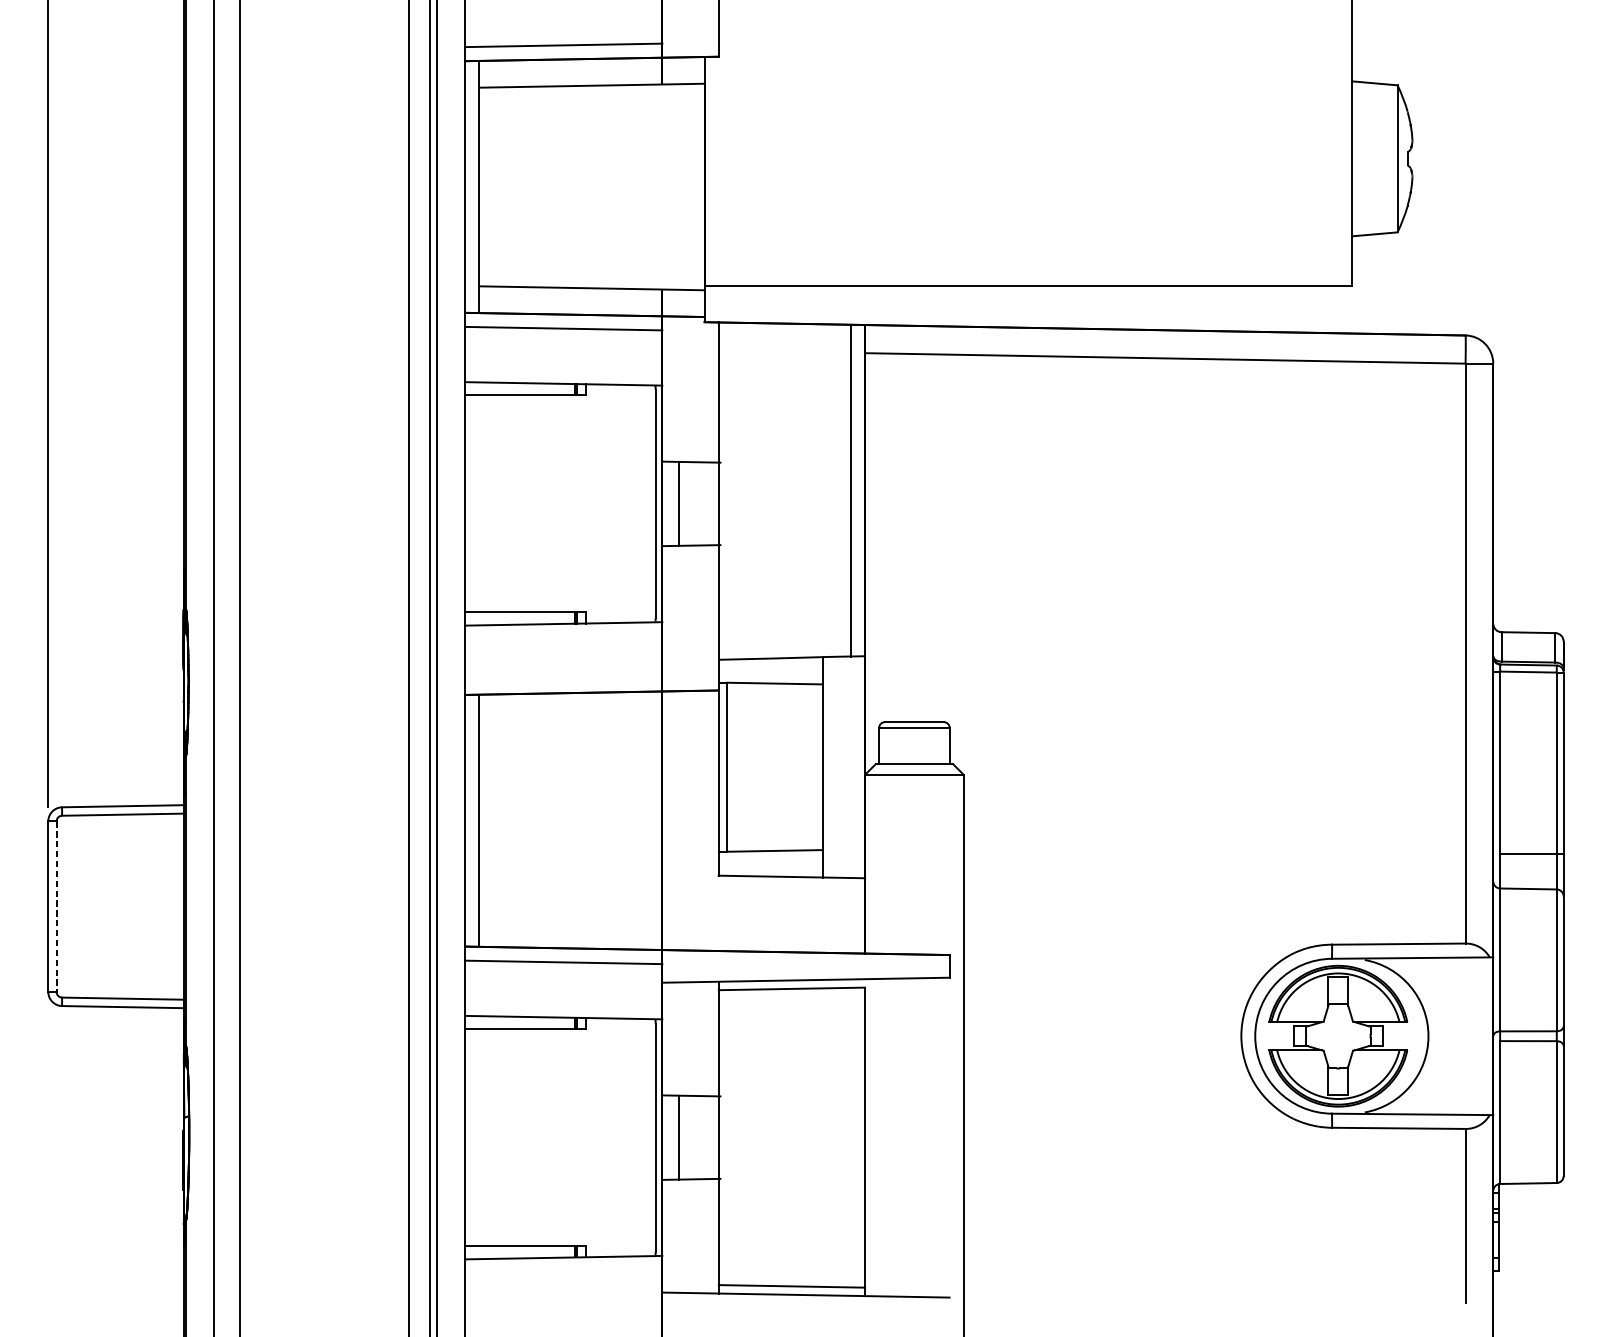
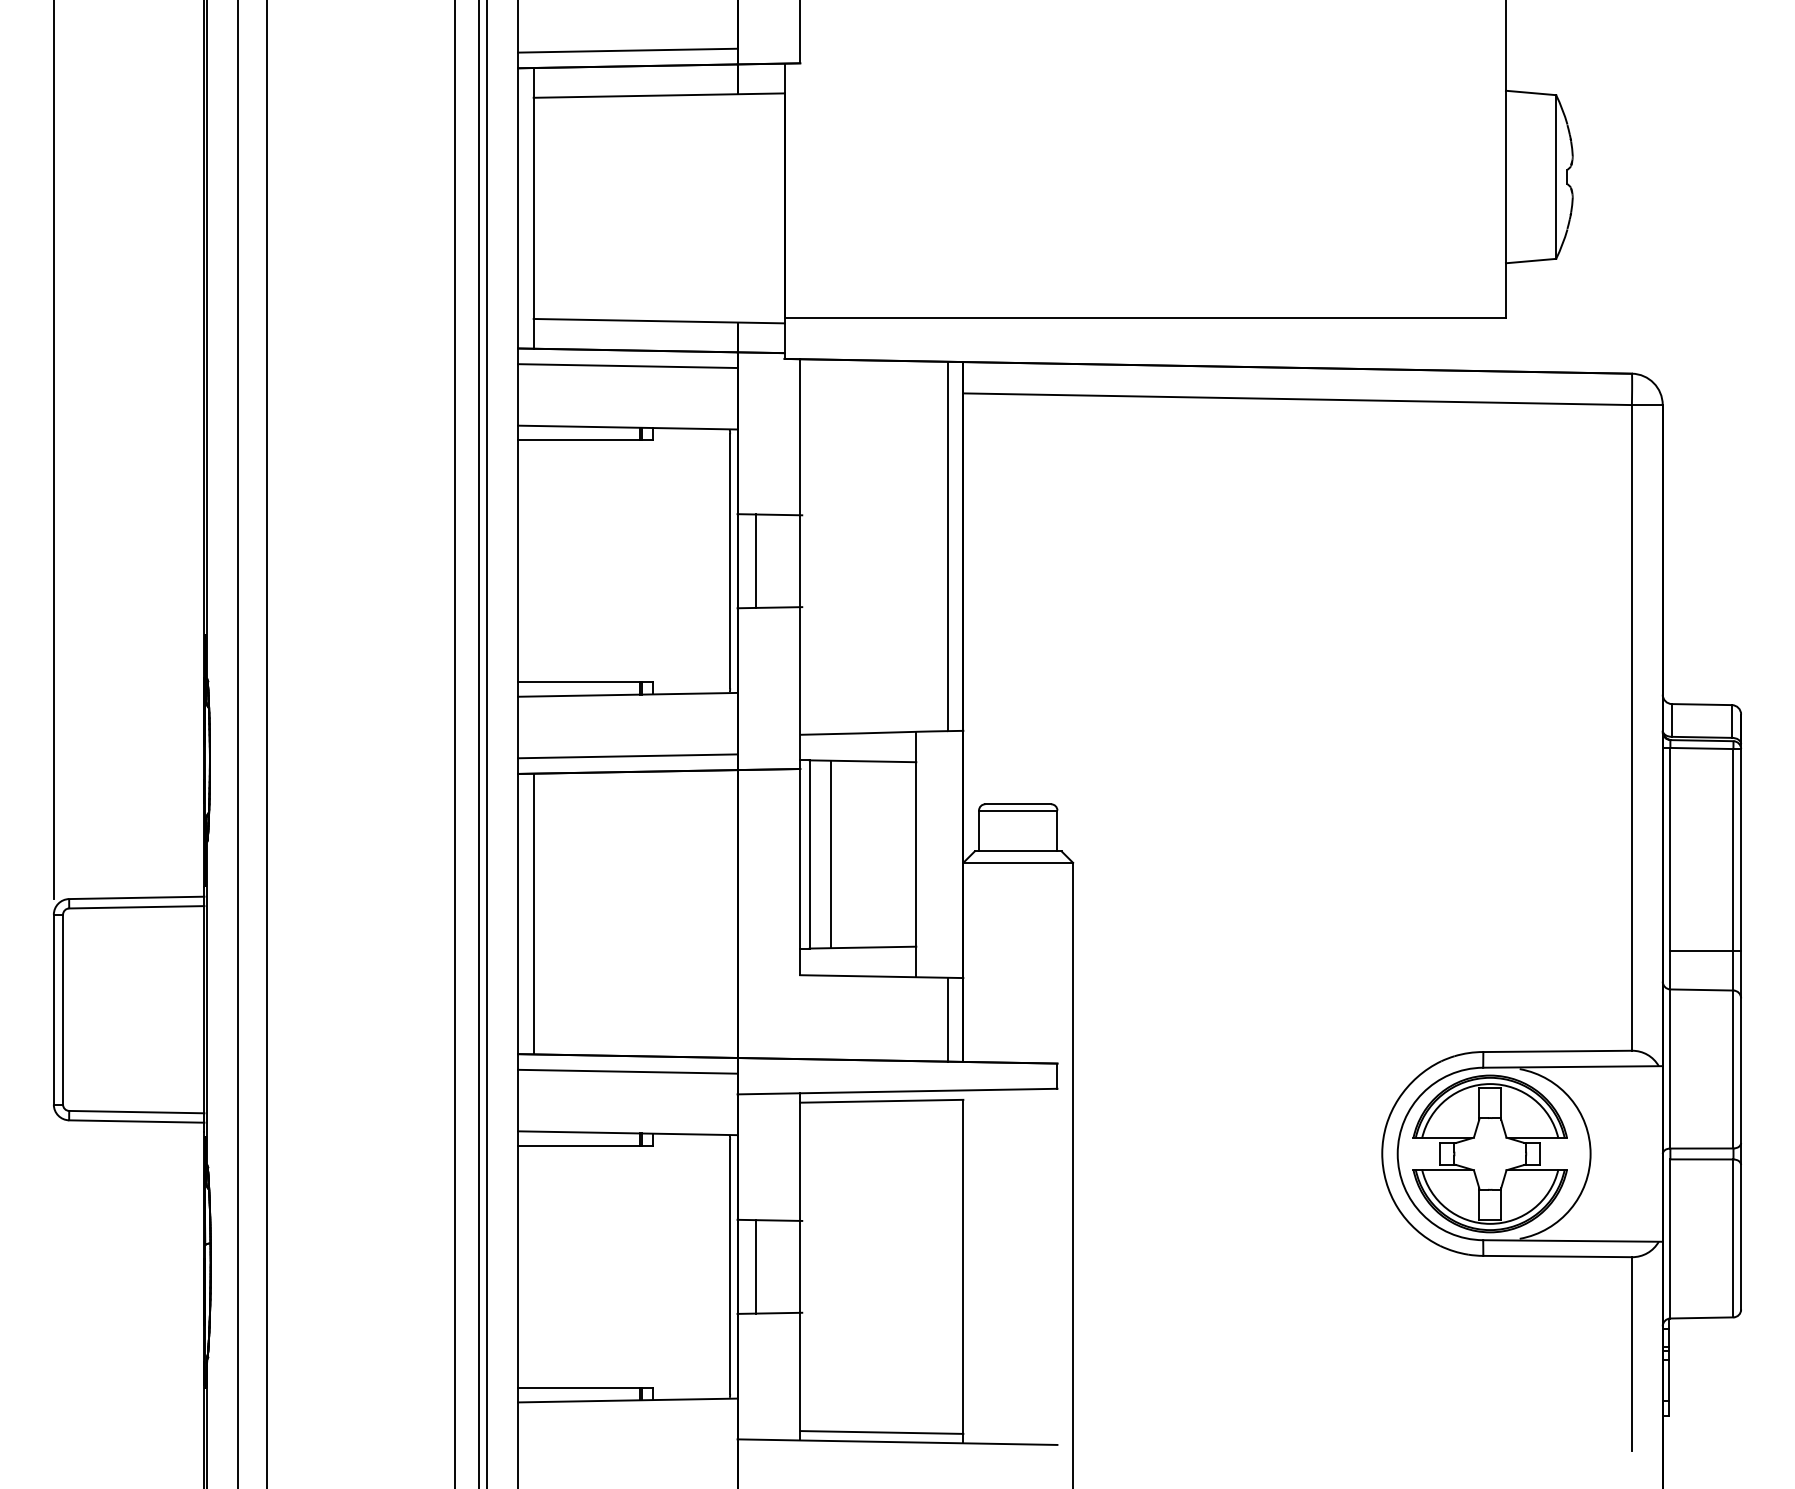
line: (563, 679) -> (627, 756), added
line: (746, 767) -> (831, 854), added
line: (56, 906) -> (63, 1009), dashed -> solid
line: (850, 915) -> (947, 1019), added

